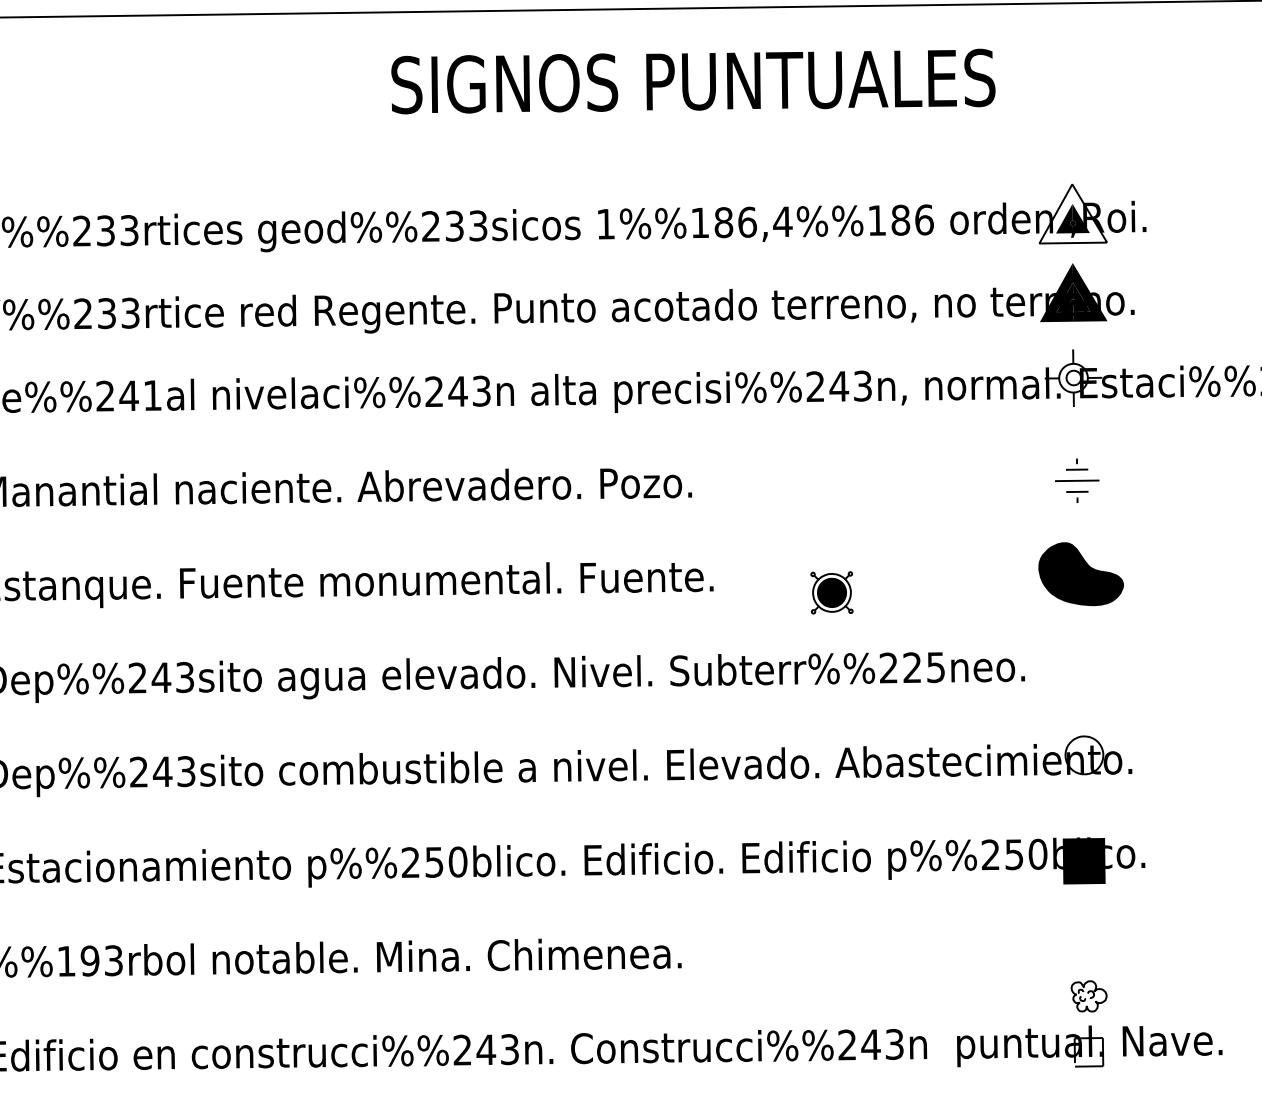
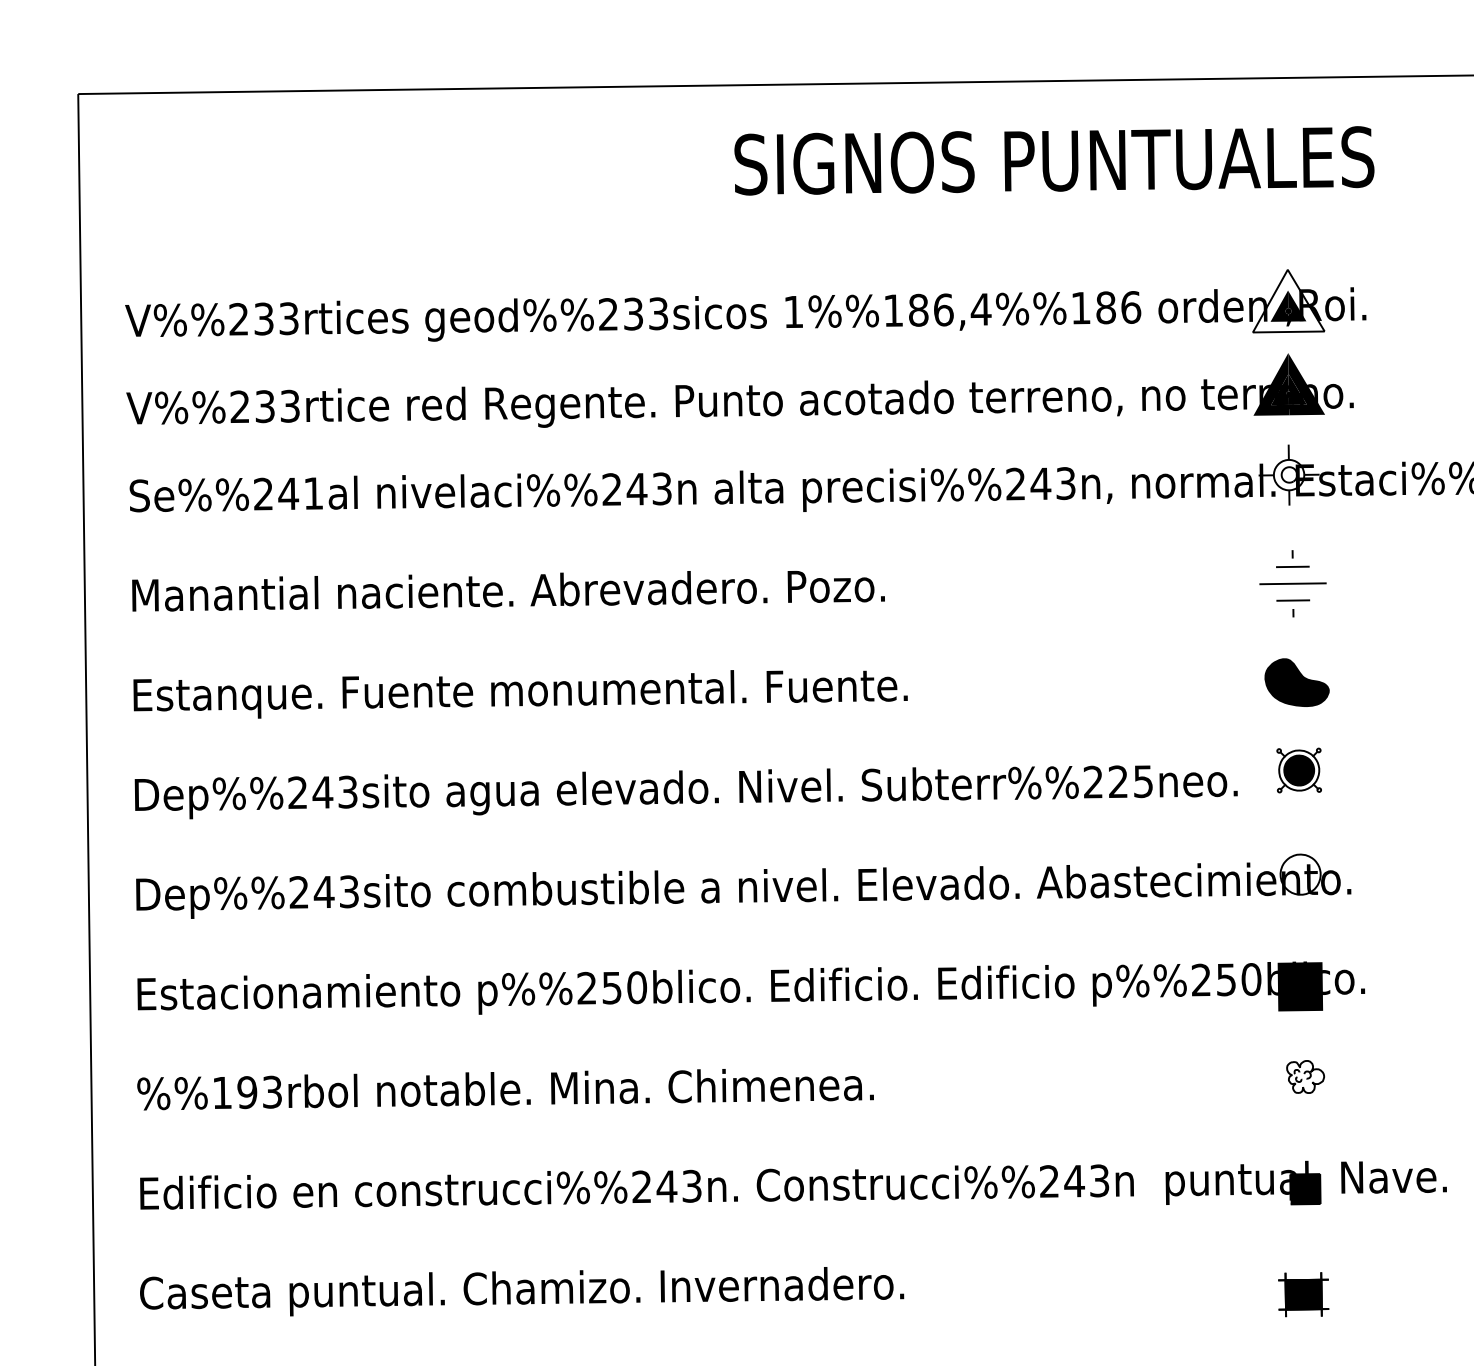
text: (693, 81) -> (1054, 160), moved
part: (1076, 480) -> (1292, 583), size x1.43
part: (1080, 573) -> (1296, 682), size x0.71
part: (831, 592) -> (1298, 770), moved
part: (1089, 995) -> (1305, 1076), moved
fill: (1089, 1052) -> (1305, 1189), added

